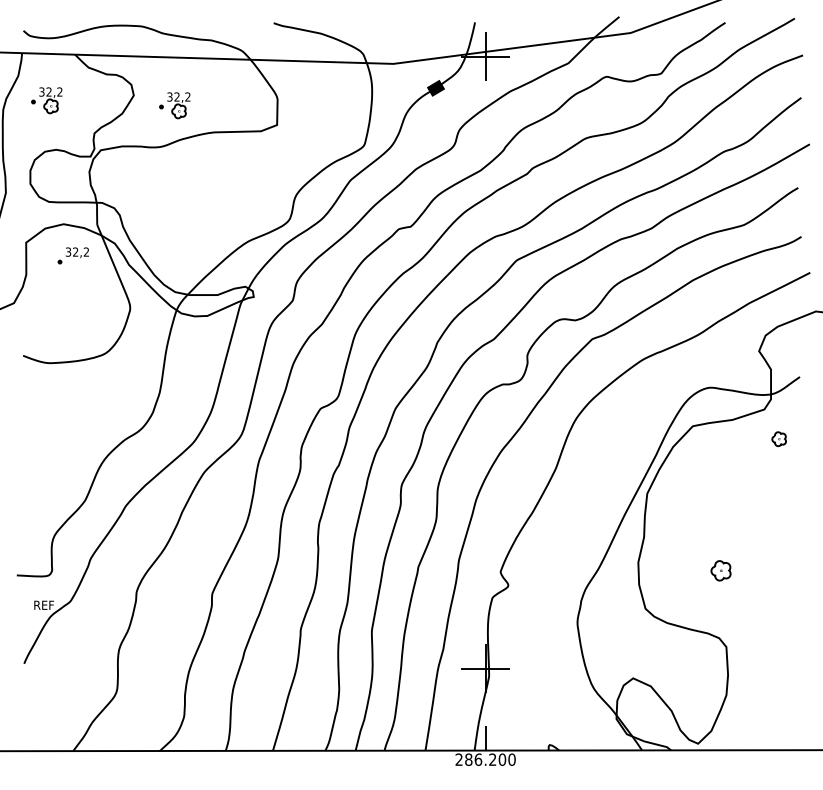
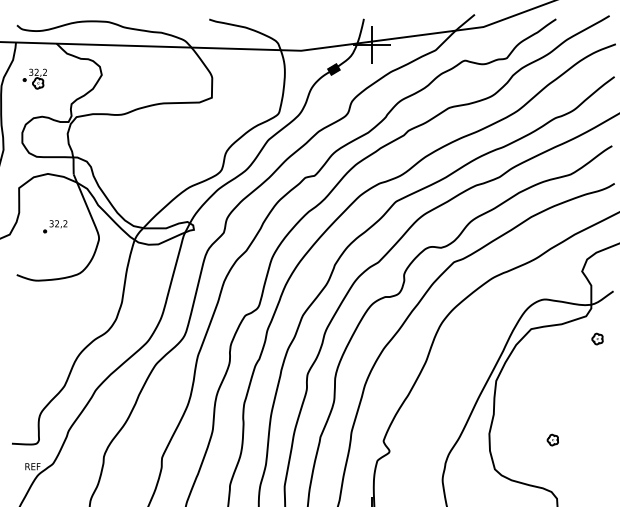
part: (174, 105) -> (133, 82), removed
part: (72, 255) -> (54, 226), moved
part: (720, 570) -> (552, 439), size x0.71

